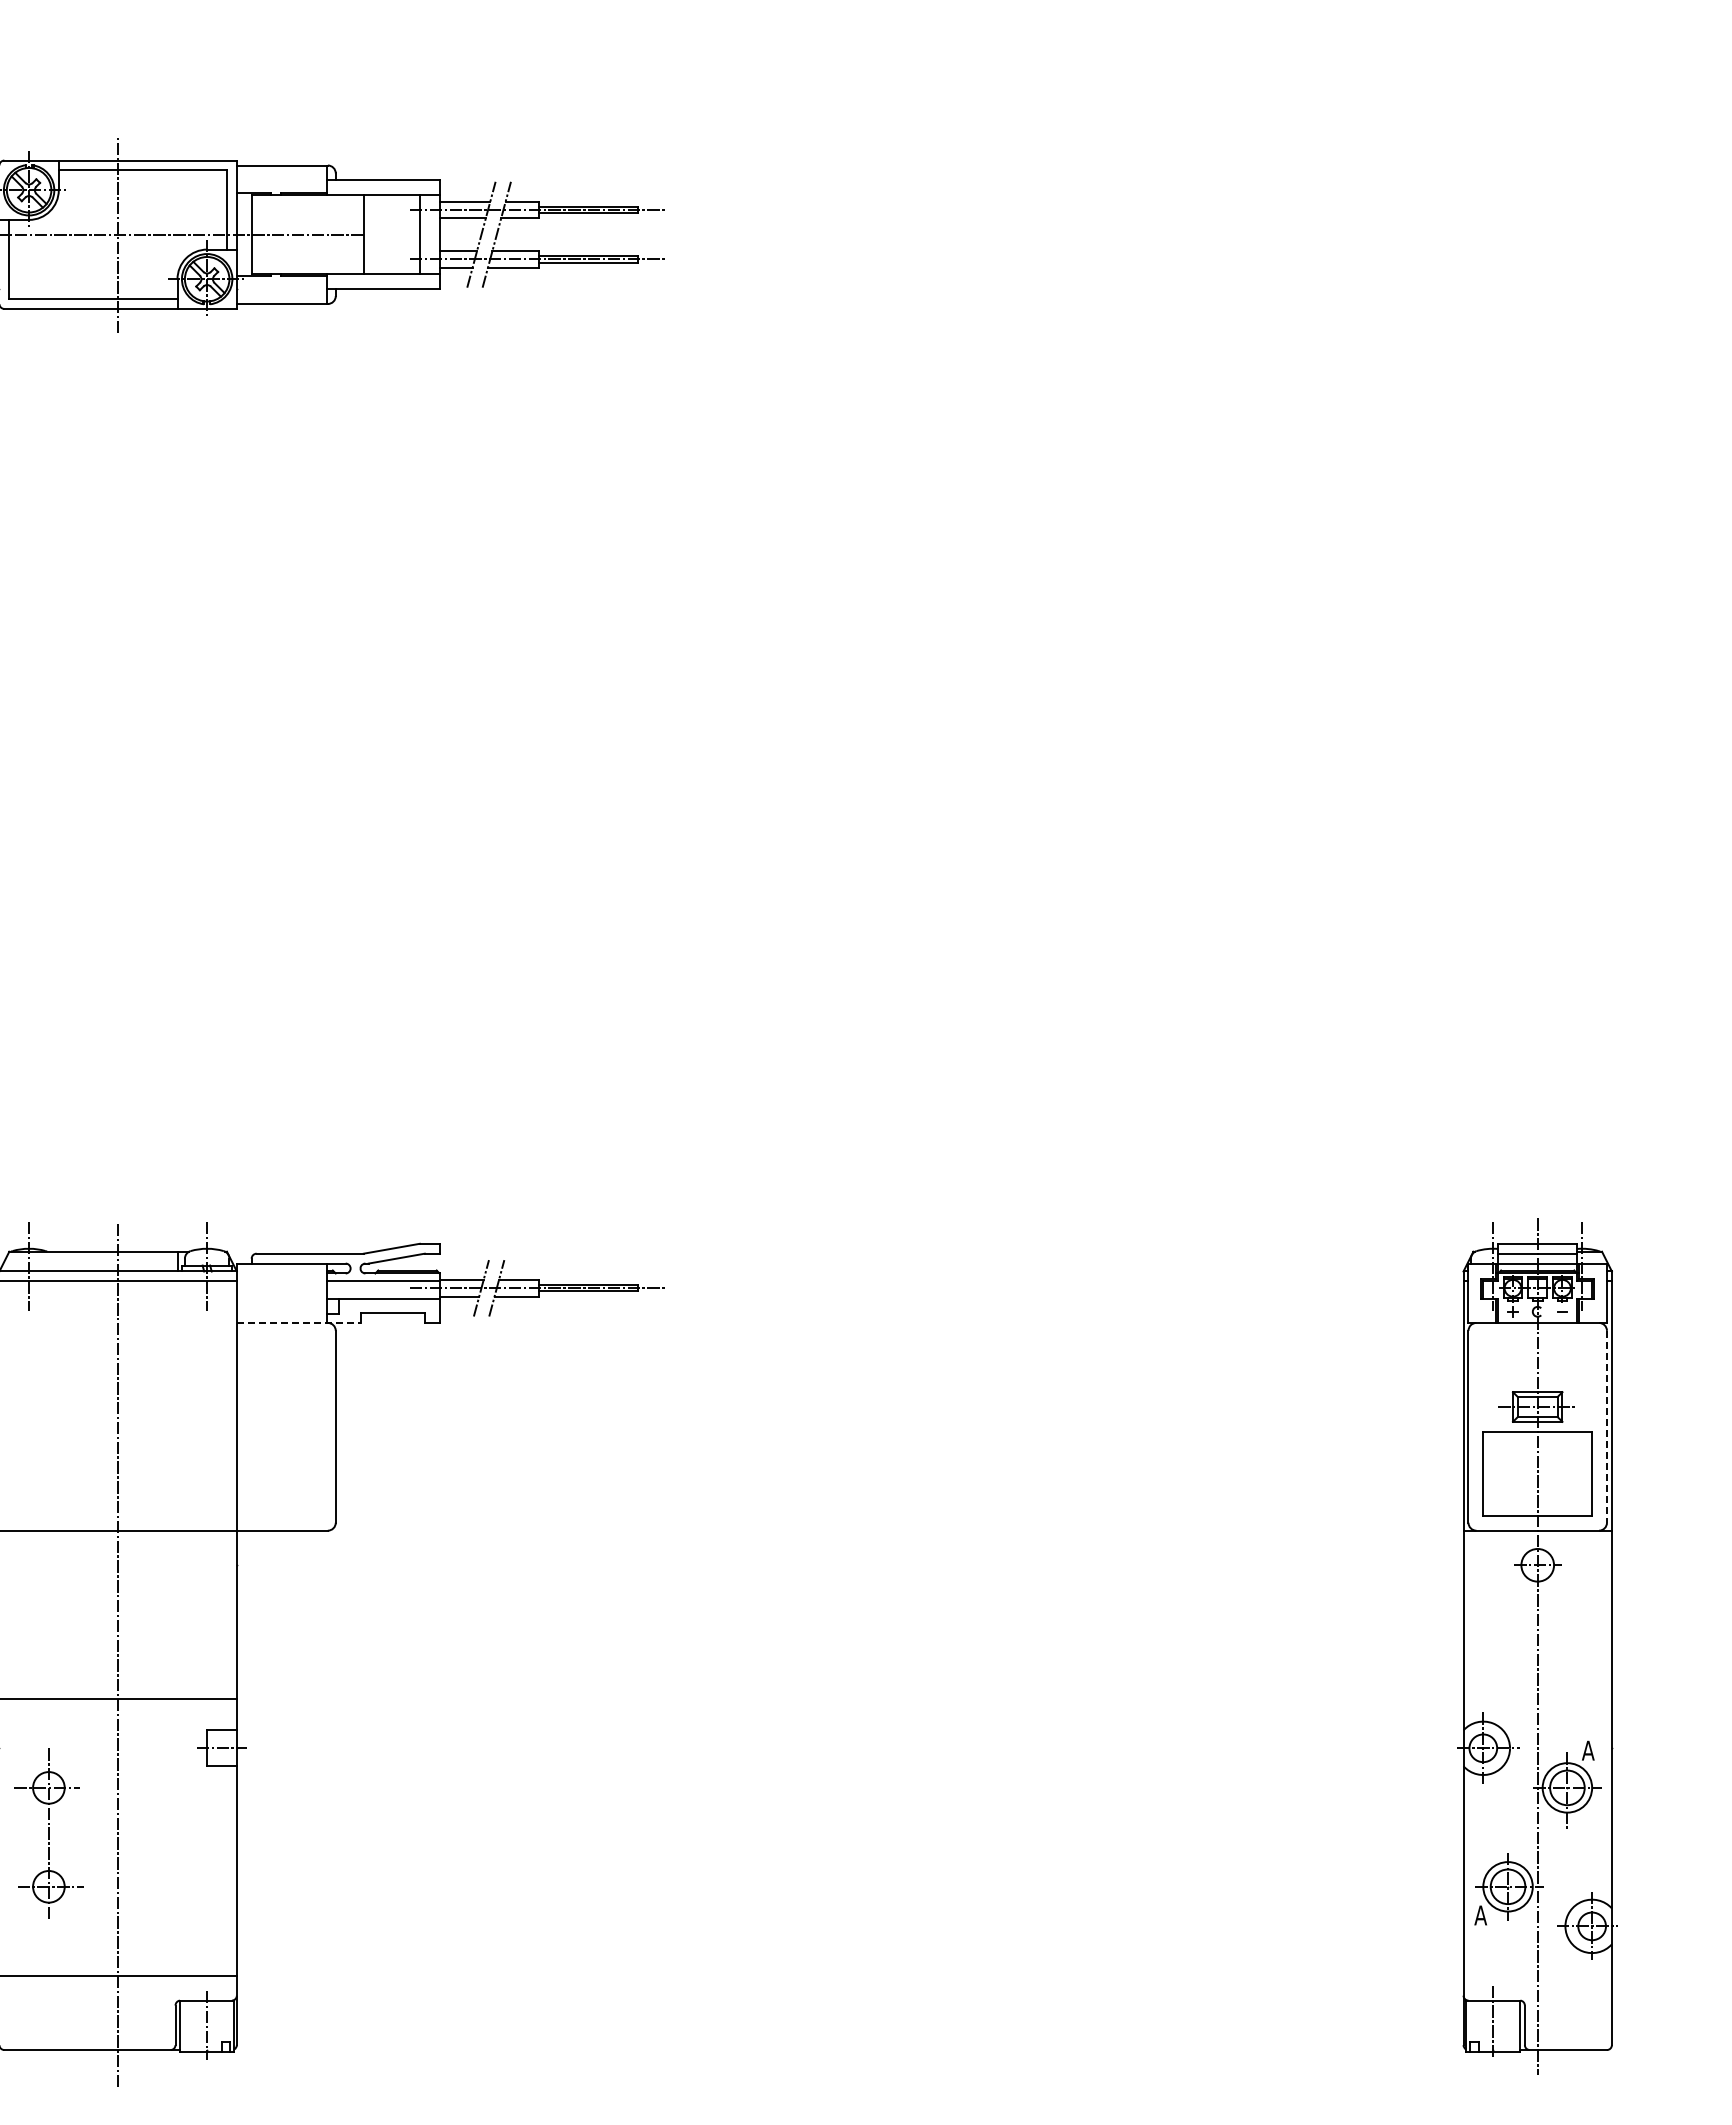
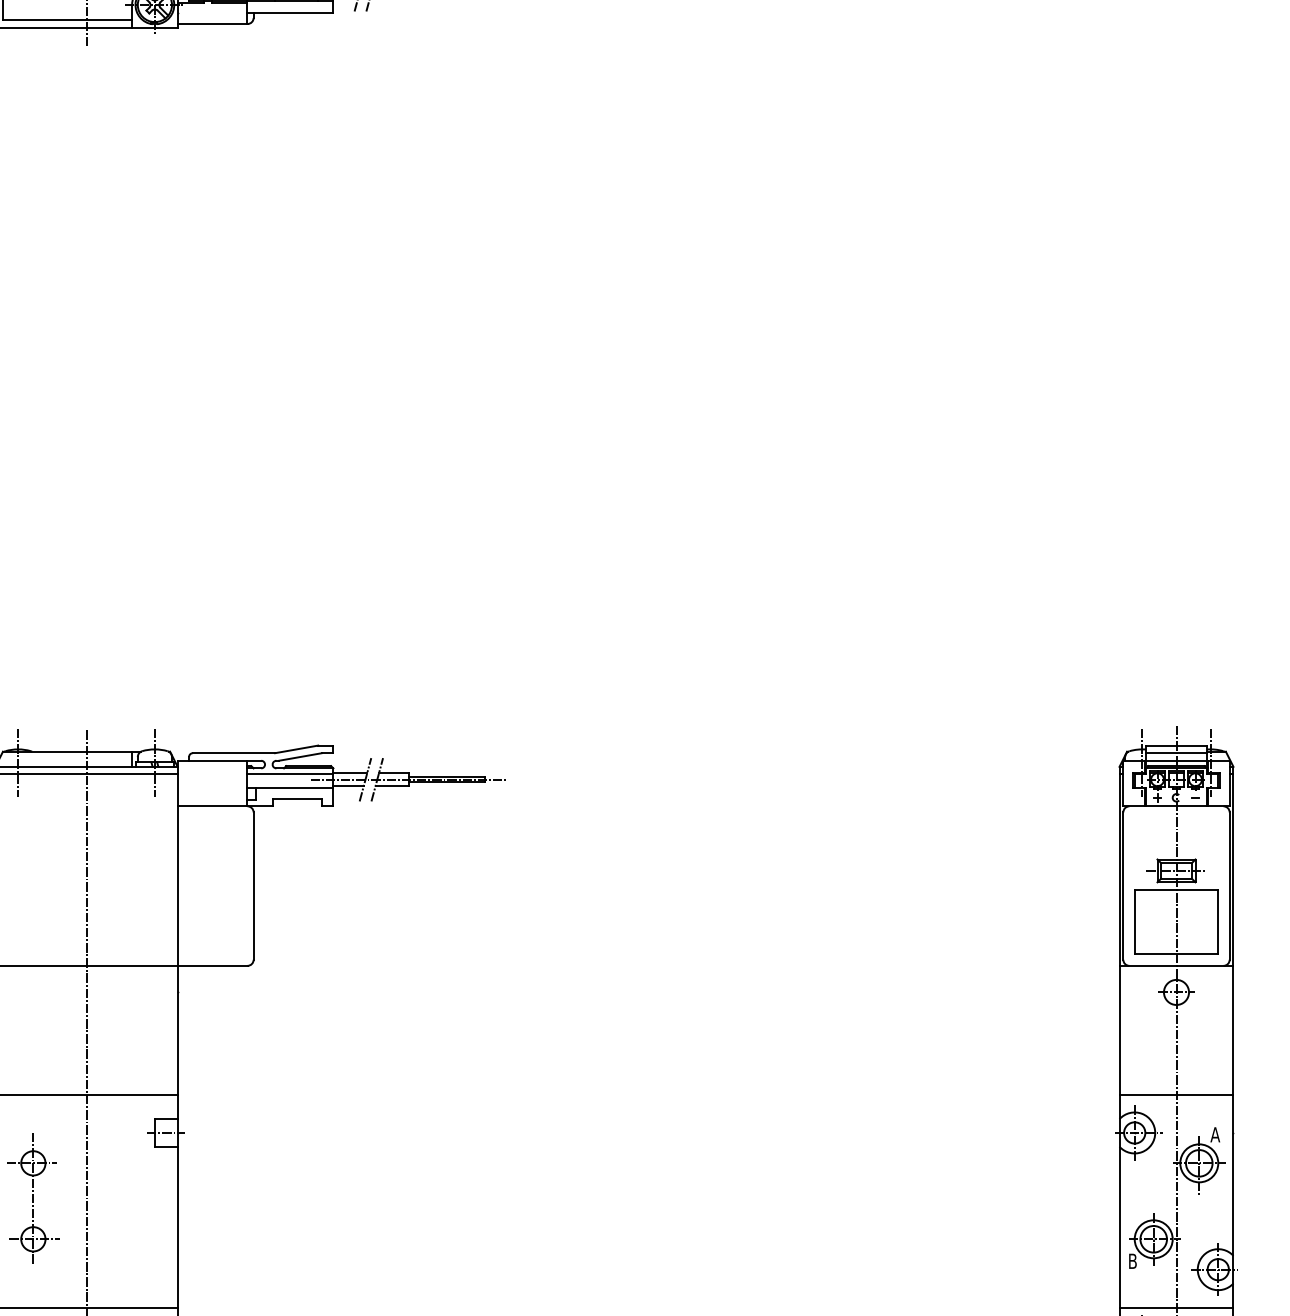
line: (298, 1322) -> (225, 806), dashed -> solid
line: (1606, 1426) -> (1229, 885), dashed -> solid
line: (1537, 1698) -> (1176, 1094), added
text: (1480, 1915) -> (1132, 1261), A -> B
line: (1537, 1975) -> (1176, 1307), added

